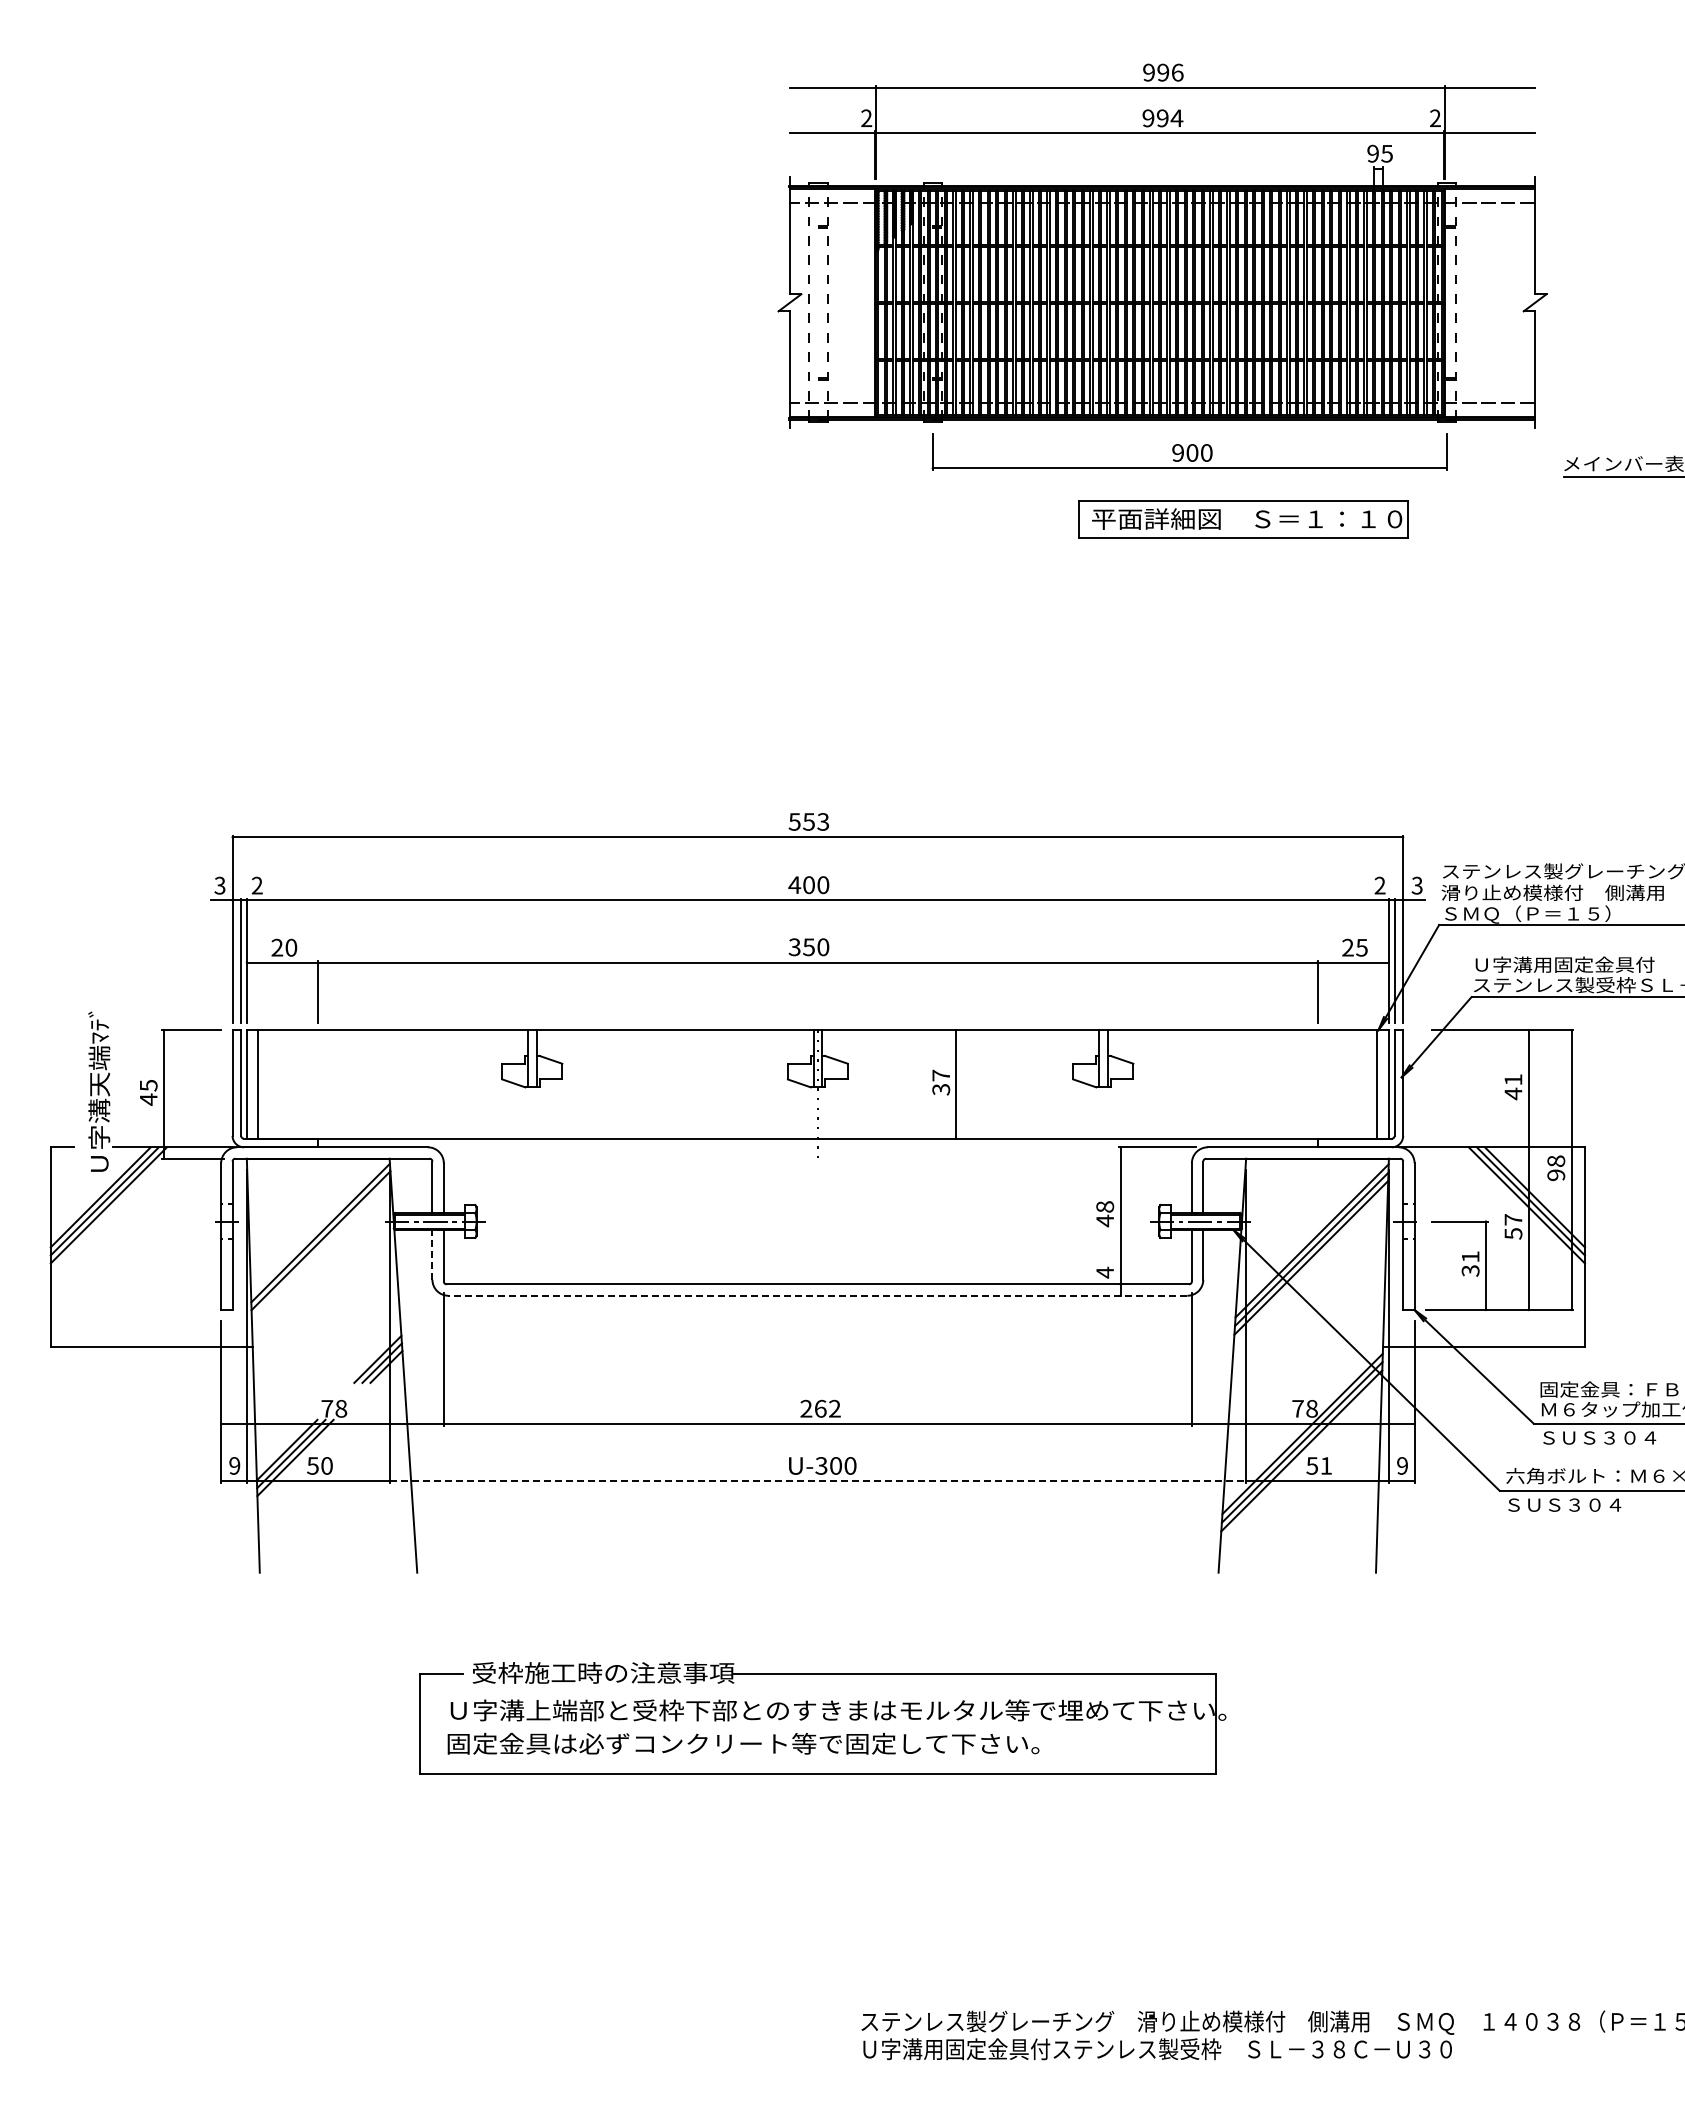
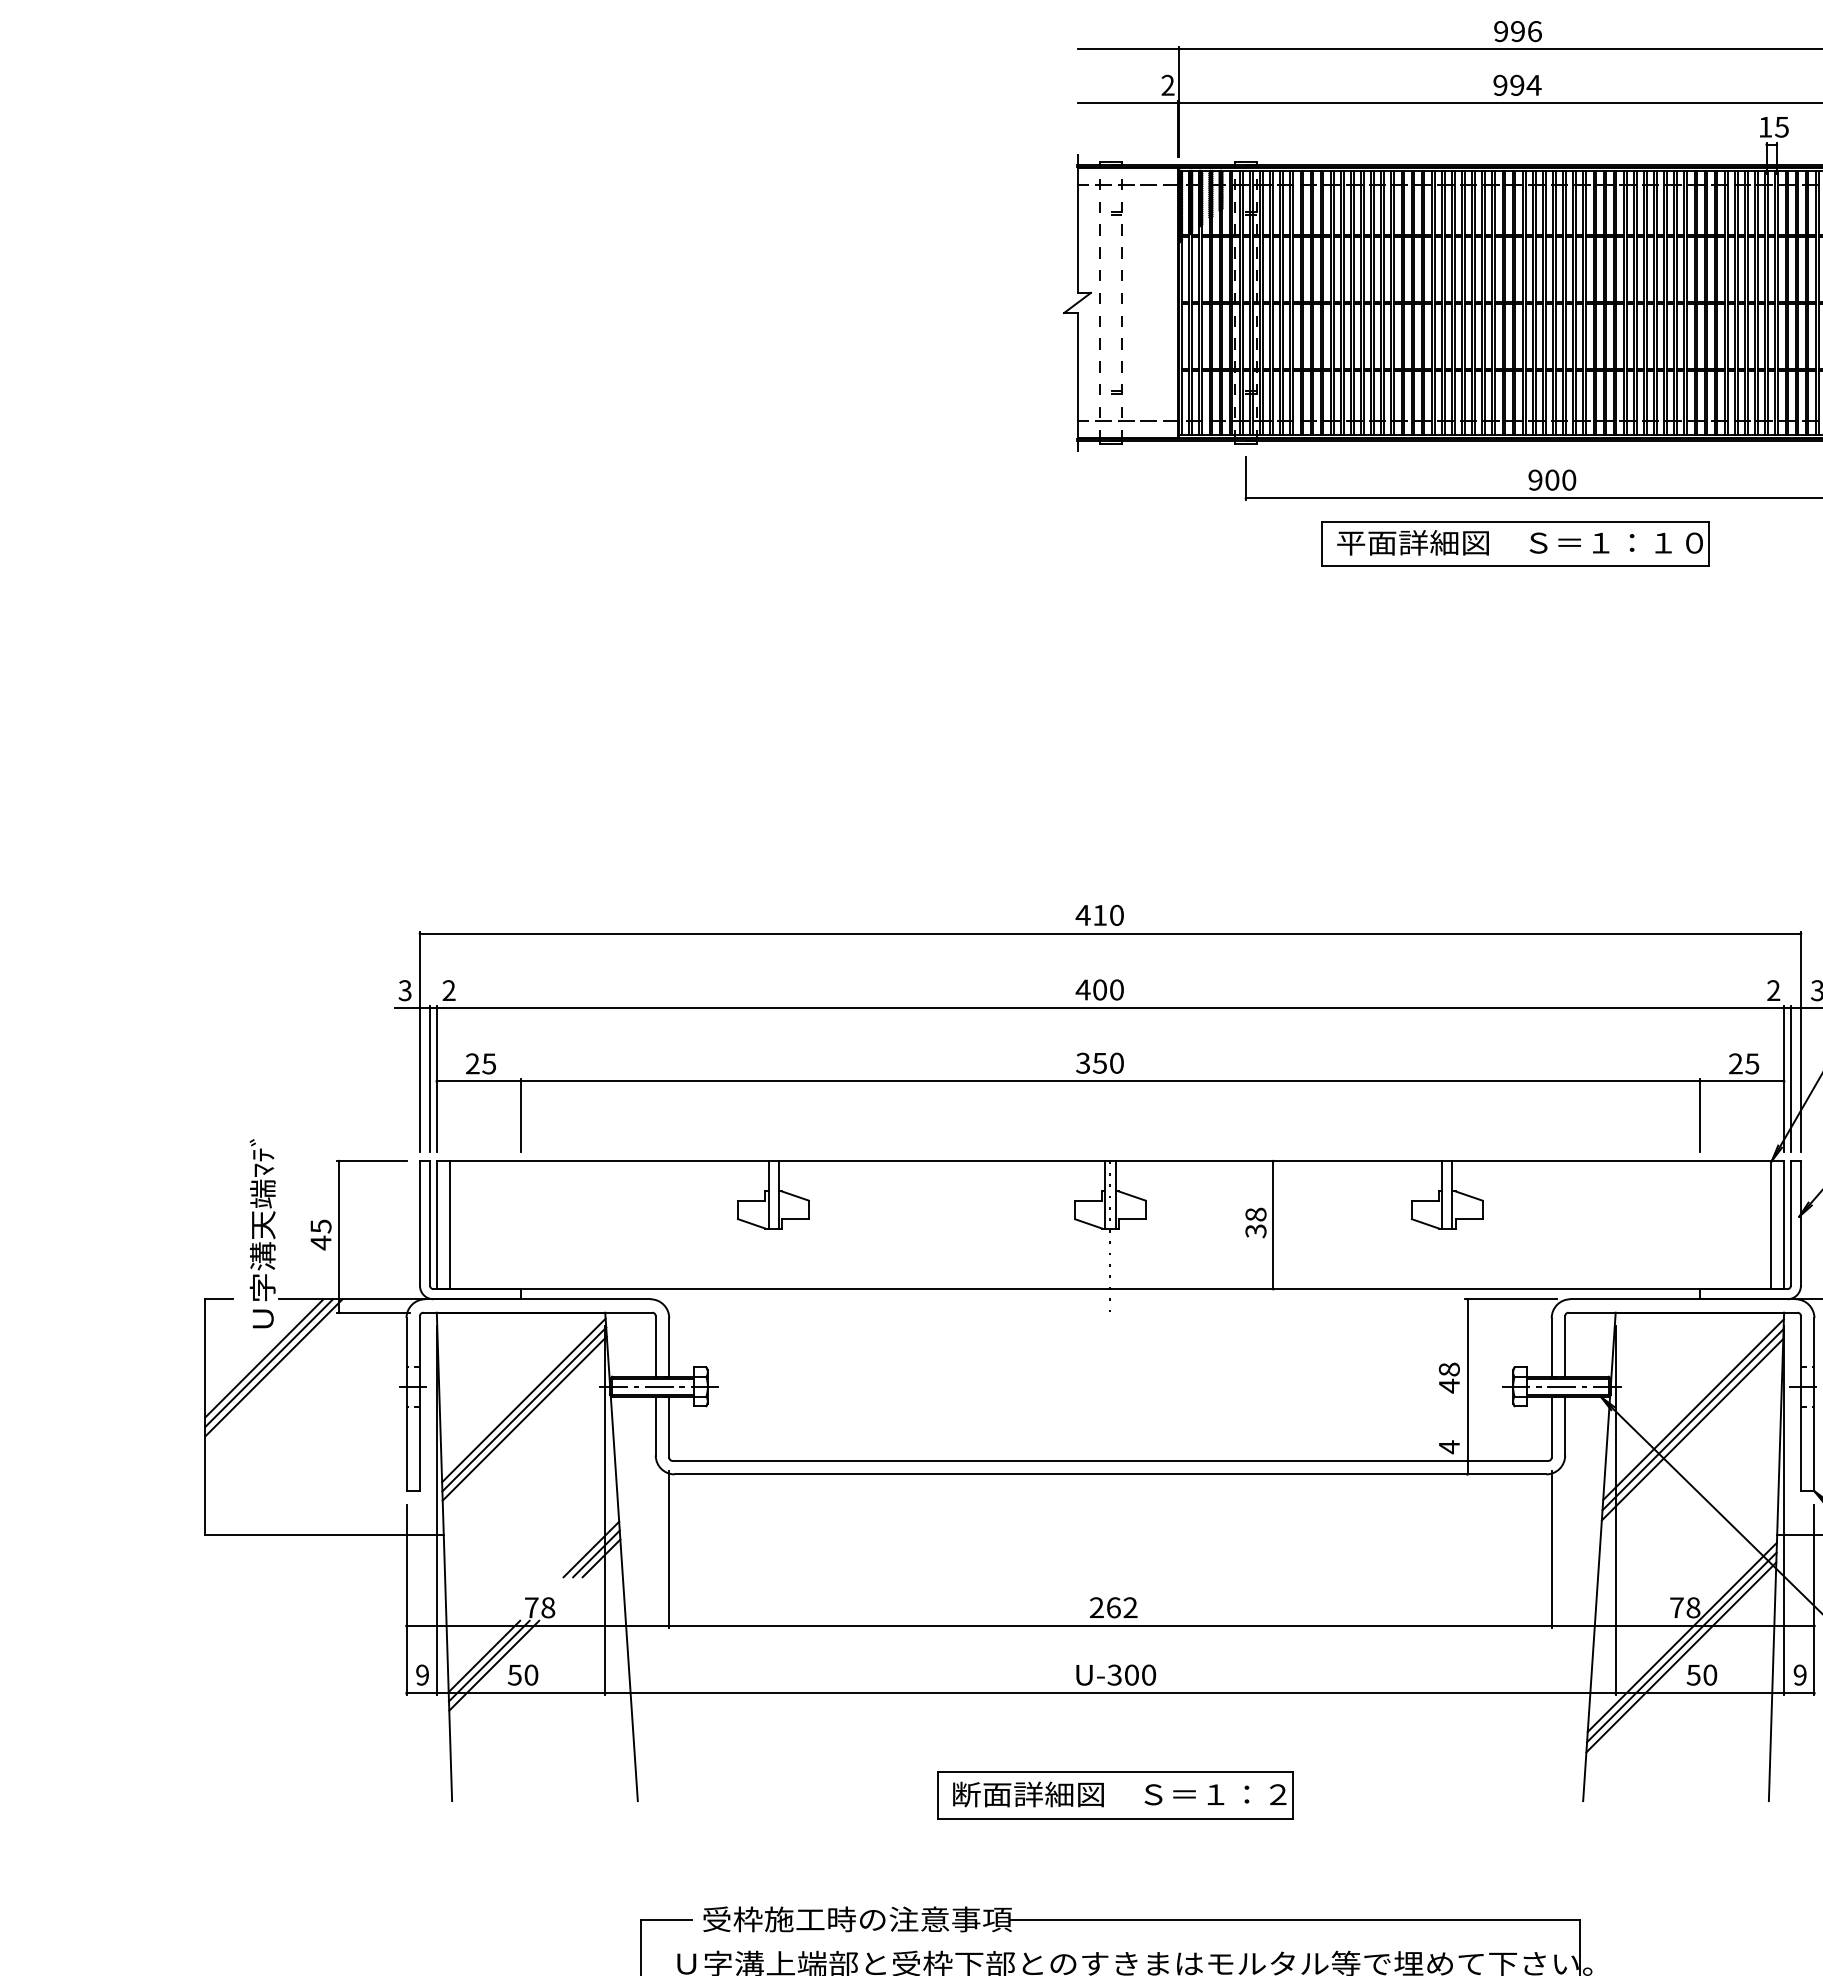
text: (1372, 153) -> (1764, 126), 95 -> 15
part: (1243, 519) -> (1515, 543), moved
text: (808, 821) -> (1099, 914), 553 -> 410
text: (291, 947) -> (489, 1063), 20 -> 25
text: (941, 1075) -> (1256, 1214), 37 -> 38
line: (320, 1248) -> (523, 1418), added
line: (432, 1254) -> (655, 1425), dashed -> solid
line: (817, 1295) -> (1110, 1474), dashed -> solid
text: (1326, 1465) -> (1710, 1674), 51 -> 50
line: (818, 1481) -> (1111, 1693), dashed -> solid
part: (821, 1567) -> (1114, 1794), added

